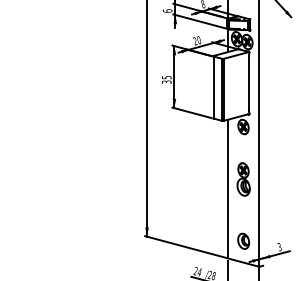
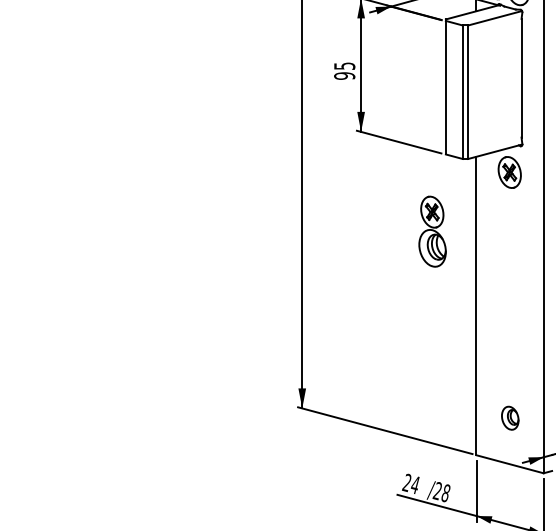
text: (166, 81) -> (344, 74), 35 -> 95
part: (243, 179) -> (432, 231), moved
part: (243, 240) -> (509, 416), size x0.7

